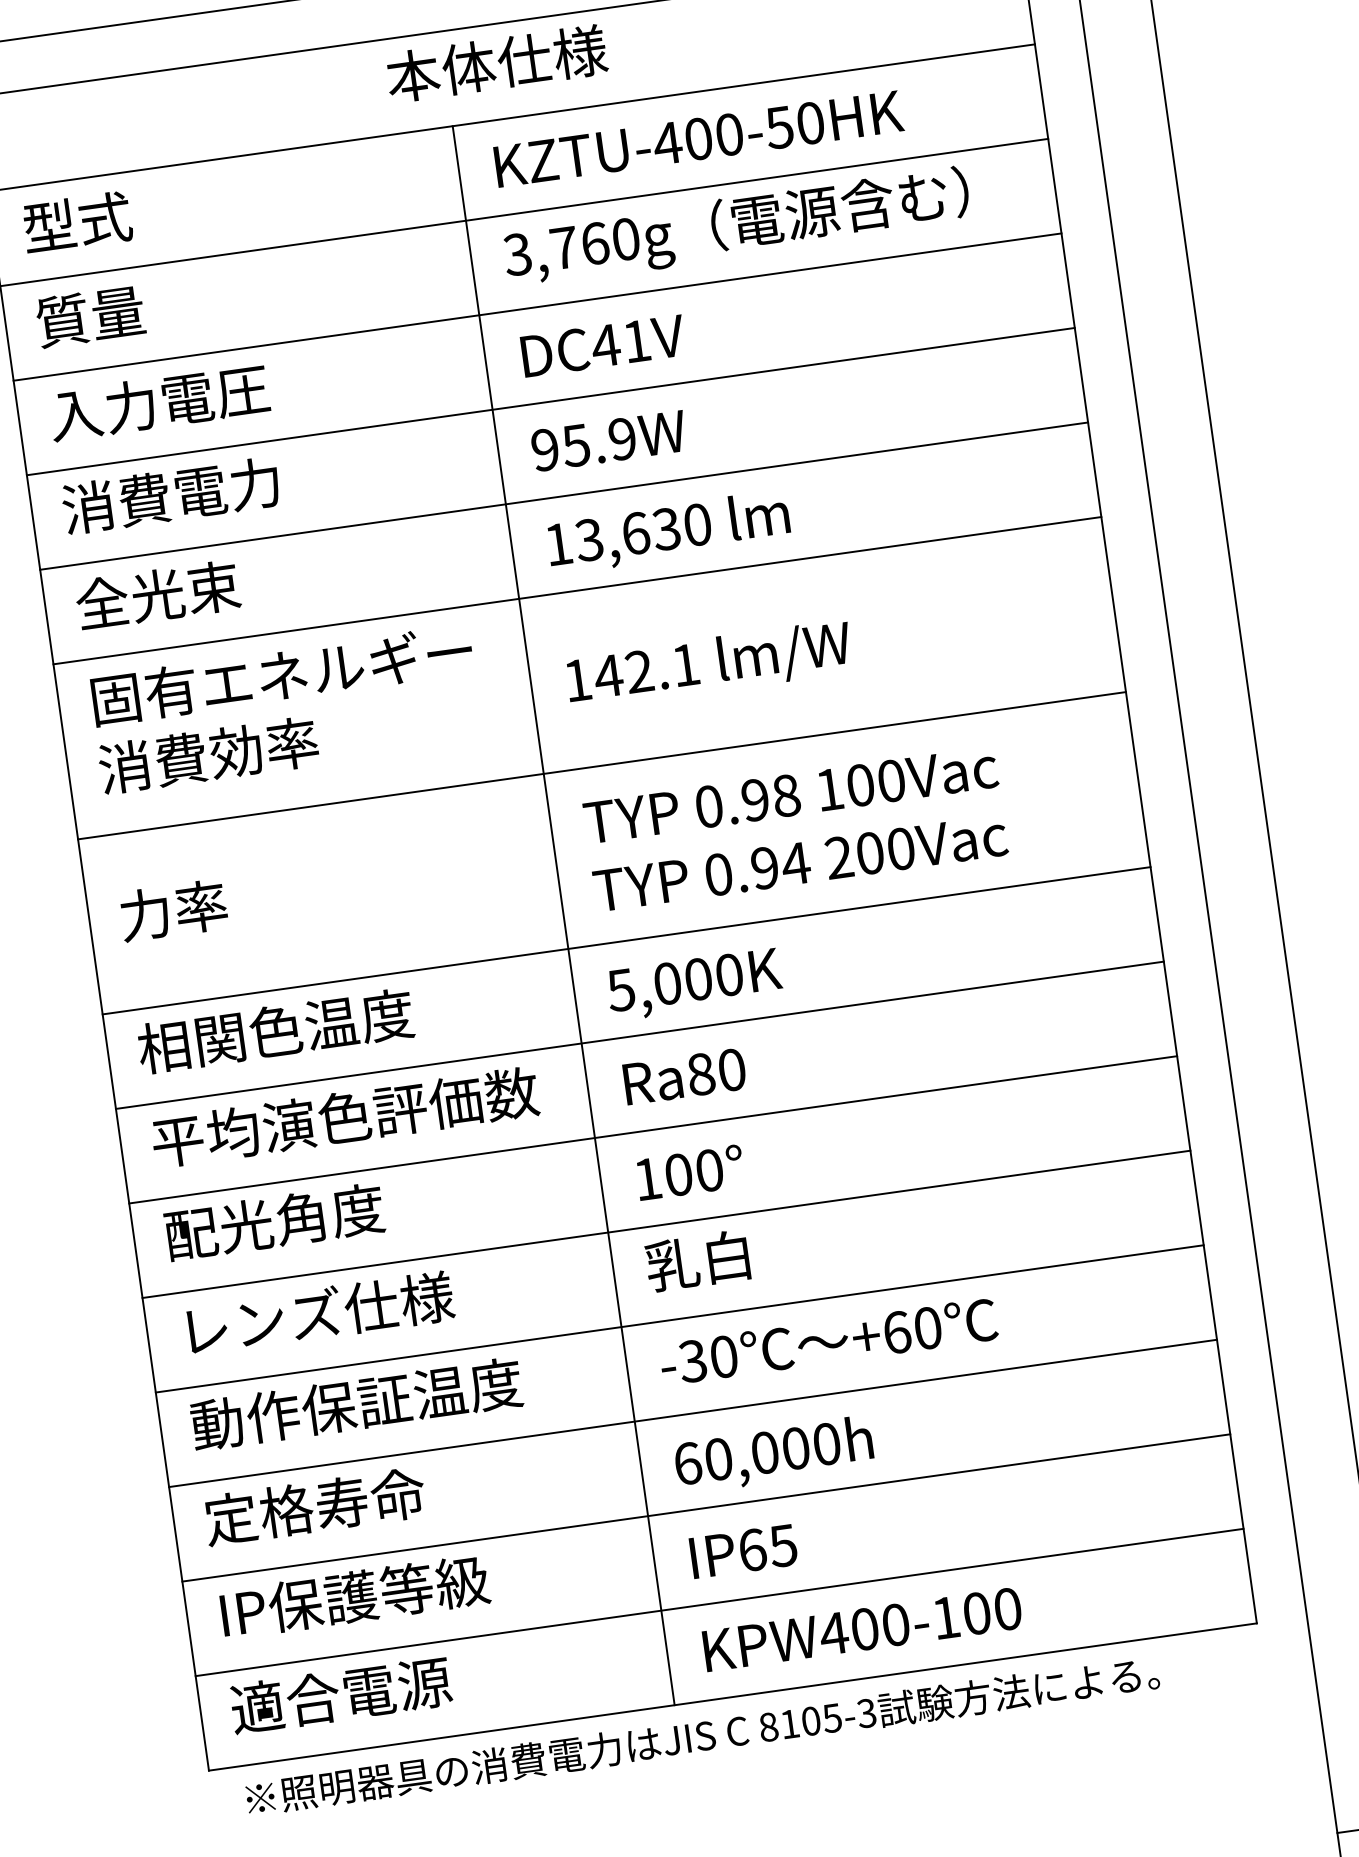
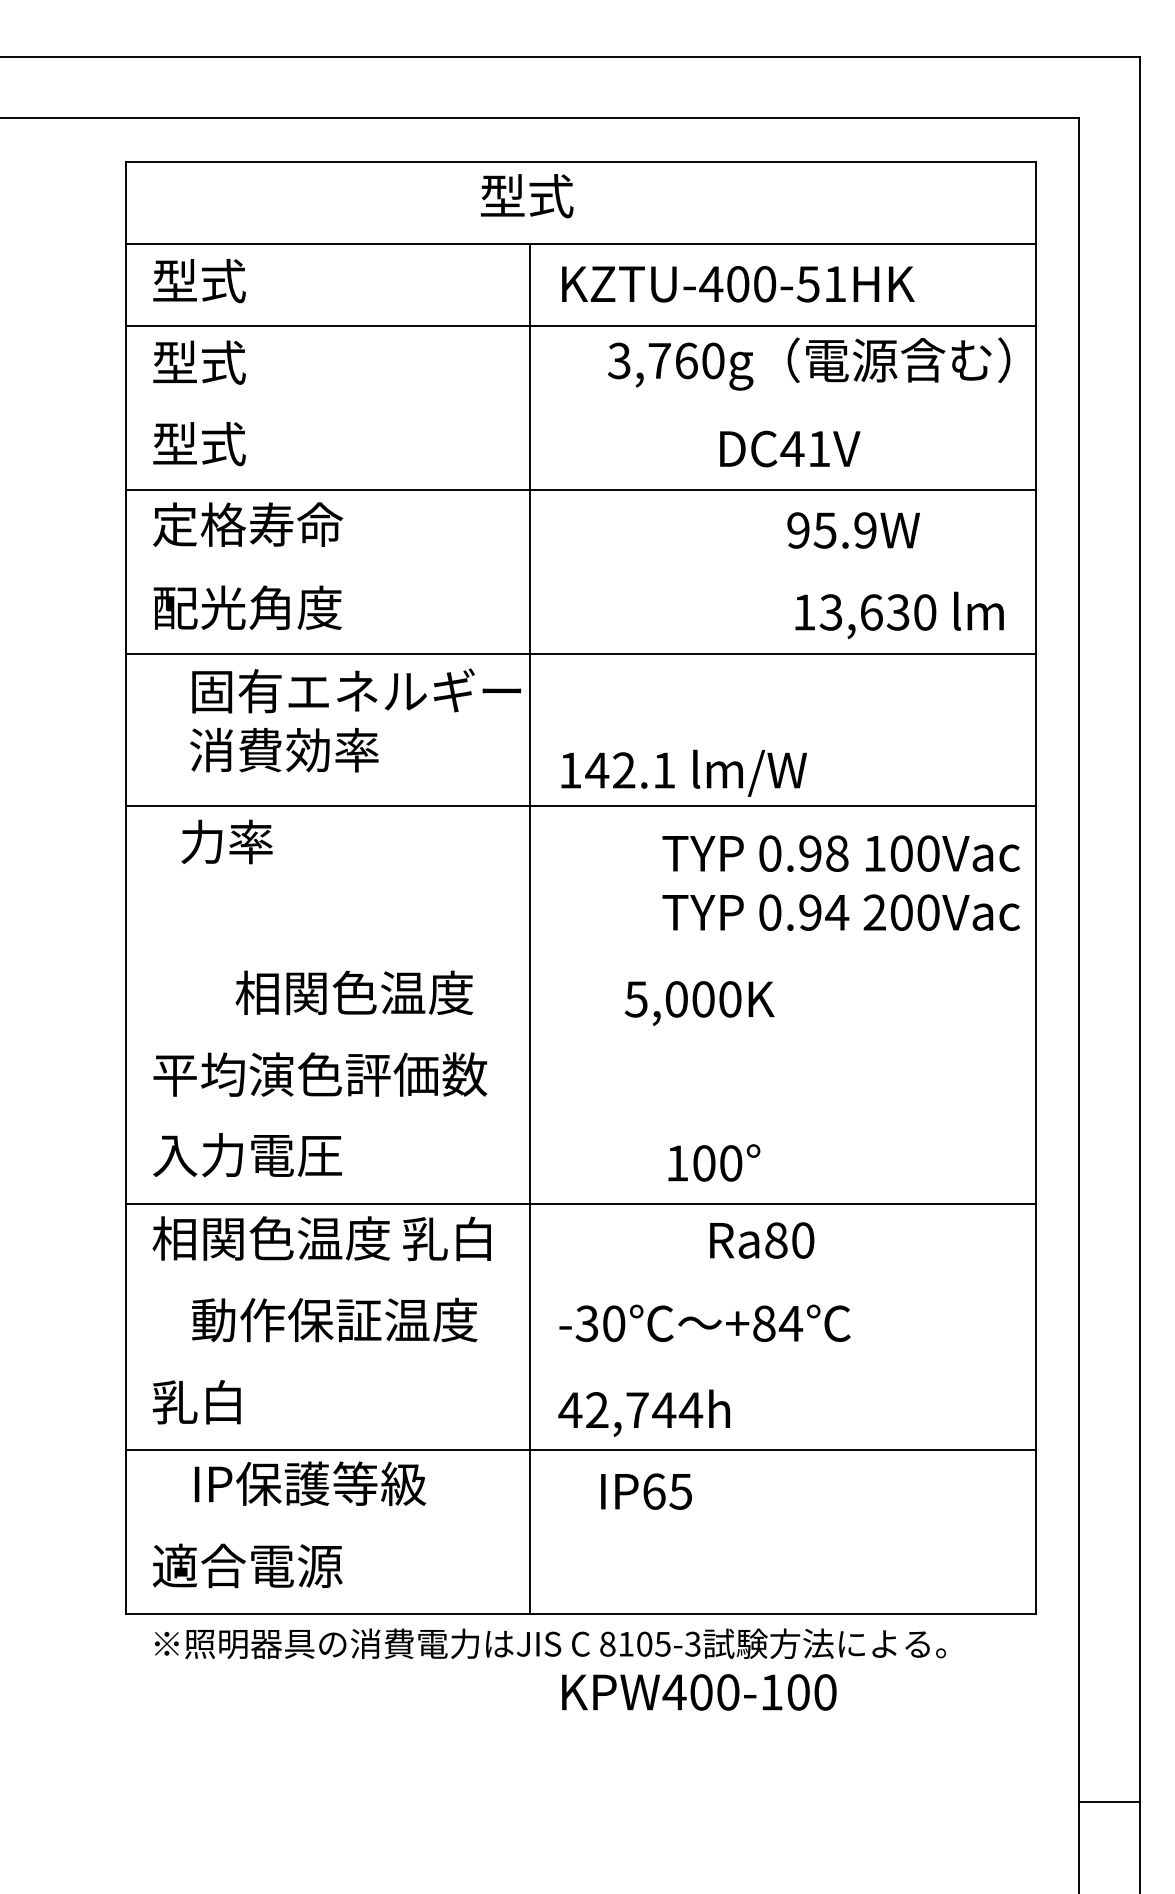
text: (496, 63) -> (575, 195), 本体仕様 -> 型式
text: (810, 123) -> (835, 284), KZTU-400-50HK -> KZTU-400-51HK
text: (736, 226) -> (808, 363), moved
line: (537, 307) -> (580, 408), removed
text: (90, 316) -> (199, 362), 質量 -> 型式
text: (603, 345) -> (790, 448), moved
text: (159, 401) -> (247, 443), 入力電圧 -> 型式
text: (608, 441) -> (853, 530), moved
text: (173, 495) -> (248, 524), 消費電力 -> 定格寿命
line: (563, 496) -> (580, 572), removed
text: (668, 532) -> (899, 615), moved
text: (185, 590) -> (247, 607), 全光束 -> 配光角度
text: (708, 664) -> (683, 772), moved
text: (285, 709) -> (355, 720), moved
text: (794, 828) -> (840, 882), moved
text: (172, 910) -> (226, 841), moved
line: (626, 940) -> (580, 957), removed
text: (694, 984) -> (699, 1003), moved
text: (275, 1030) -> (354, 992), moved
line: (639, 1034) -> (580, 1039), removed
text: (685, 1076) -> (762, 1240), moved
line: (652, 1130) -> (580, 1122), removed
text: (690, 1172) -> (714, 1162), moved
text: (274, 1221) -> (247, 1154), 配光角度 -> 入力電圧
text: (696, 1260) -> (446, 1238), moved
text: (315, 1314) -> (271, 1238), レンズ仕様 -> 相関色温度
line: (679, 1319) -> (580, 1286), removed
text: (913, 1330) -> (778, 1323), +60 -> +84
text: (356, 1403) -> (334, 1319), moved
line: (692, 1413) -> (580, 1368), removed
text: (757, 1454) -> (630, 1410), 60,000h -> 42,744h
text: (314, 1507) -> (247, 1402), 定格寿命 -> 乳白
text: (743, 1551) -> (646, 1491), moved
text: (355, 1596) -> (310, 1483), moved
line: (719, 1602) -> (580, 1532), removed
text: (862, 1629) -> (699, 1692), moved

